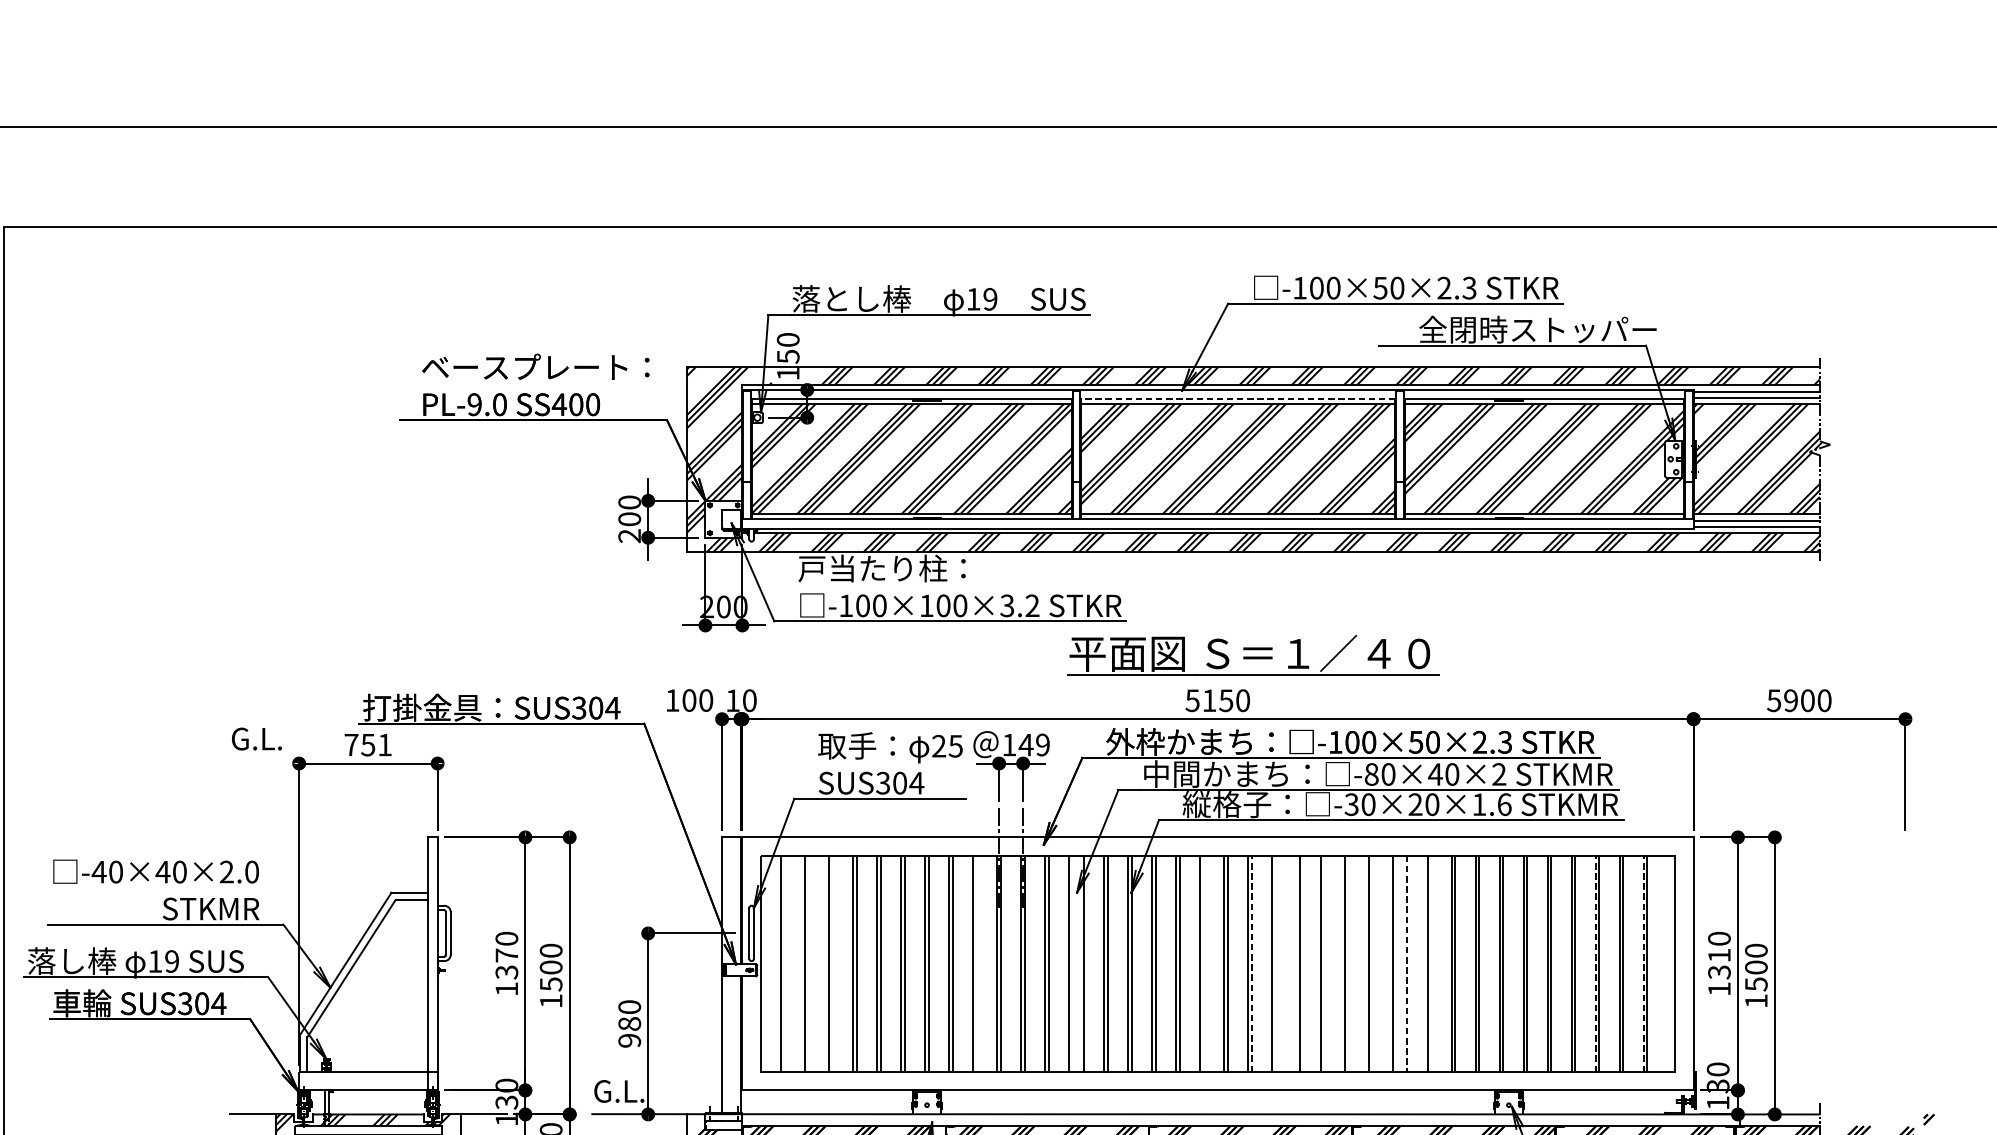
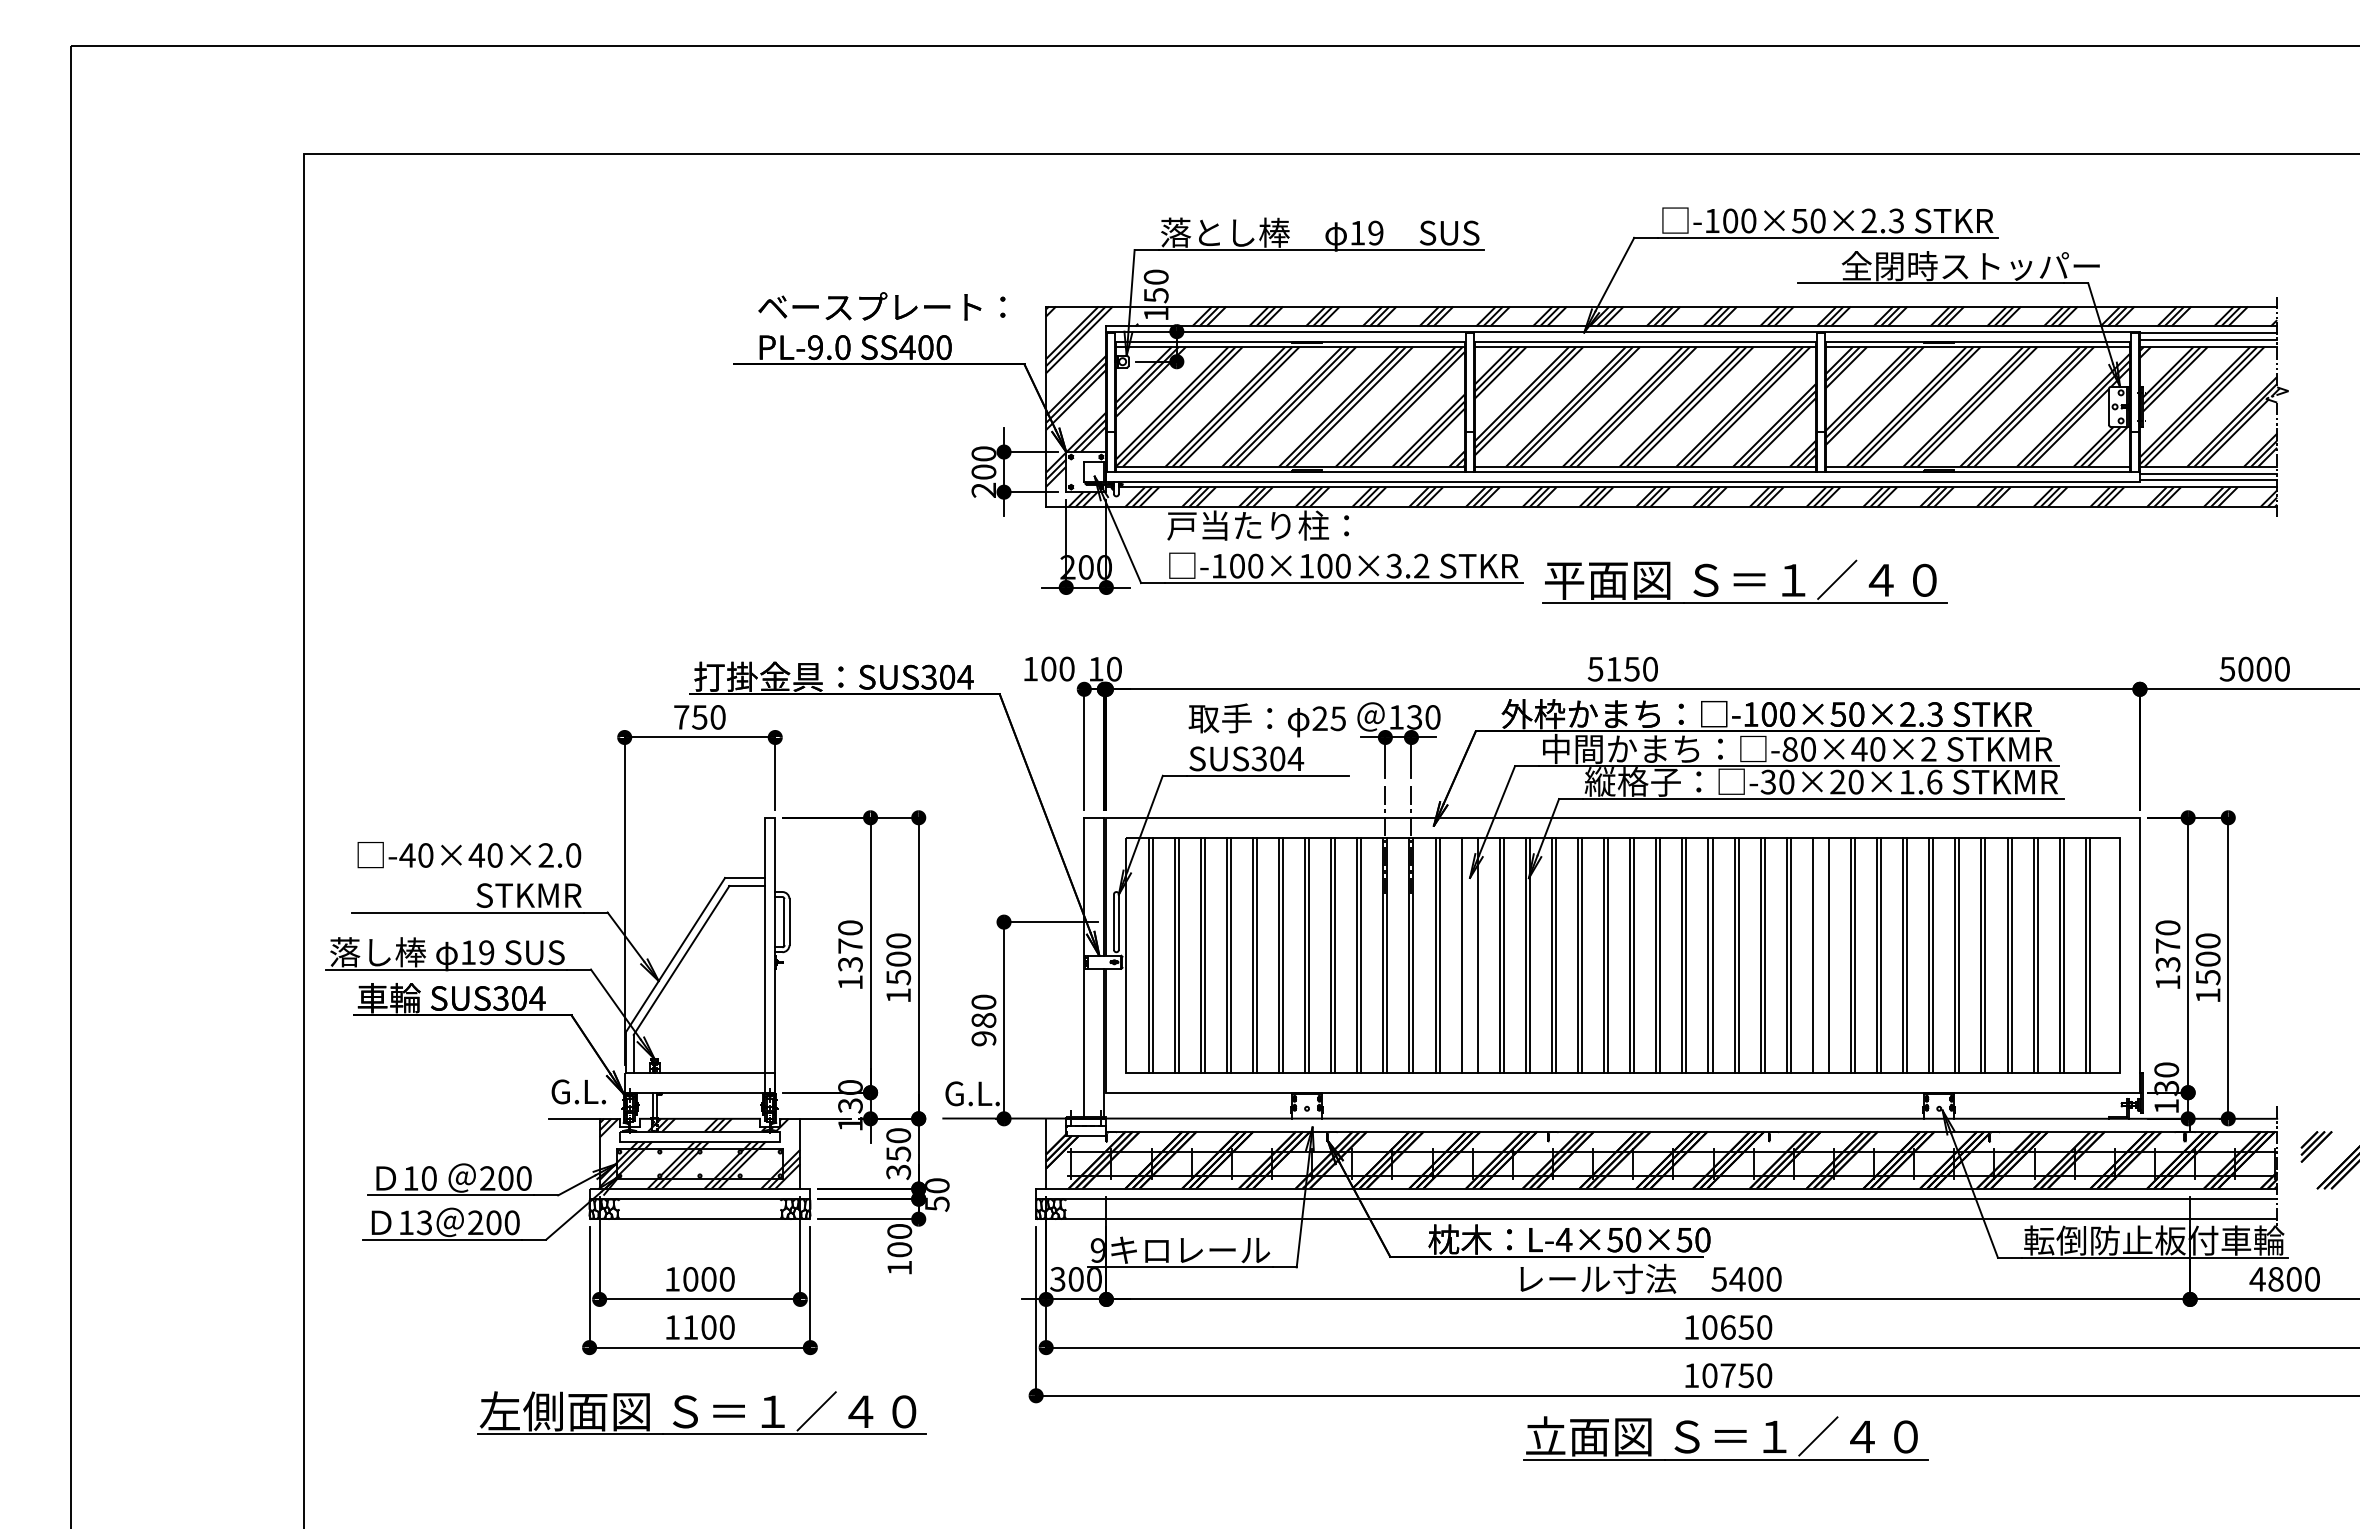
line: (1238, 399) -> (1645, 341), dashed -> solid
part: (1253, 654) -> (1744, 581), moved
text: (1790, 700) -> (2245, 668), 5900 -> 5000
text: (256, 738) -> (578, 1091), moved
text: (384, 745) -> (717, 717), 751 -> 750
text: (1034, 745) -> (1423, 717), 149 -> 130
text: (1719, 954) -> (2168, 945), 1310 -> 1370
line: (784, 963) -> (1152, 954), added
line: (808, 963) -> (1178, 954), added
line: (832, 963) -> (1204, 954), added
line: (977, 963) -> (1361, 954), added
line: (1204, 963) -> (1608, 954), added
line: (1252, 963) -> (1660, 954), dashed -> solid
line: (1276, 963) -> (1686, 954), added
line: (1296, 963) -> (1708, 954), added
line: (1324, 963) -> (1738, 954), added
line: (1348, 963) -> (1764, 954), added
line: (1371, 963) -> (1790, 954), added
line: (1430, 963) -> (1854, 954), added
line: (1595, 963) -> (2033, 954), dashed -> solid
line: (1643, 963) -> (2085, 954), dashed -> solid
line: (1406, 964) -> (1828, 955), dashed -> solid

